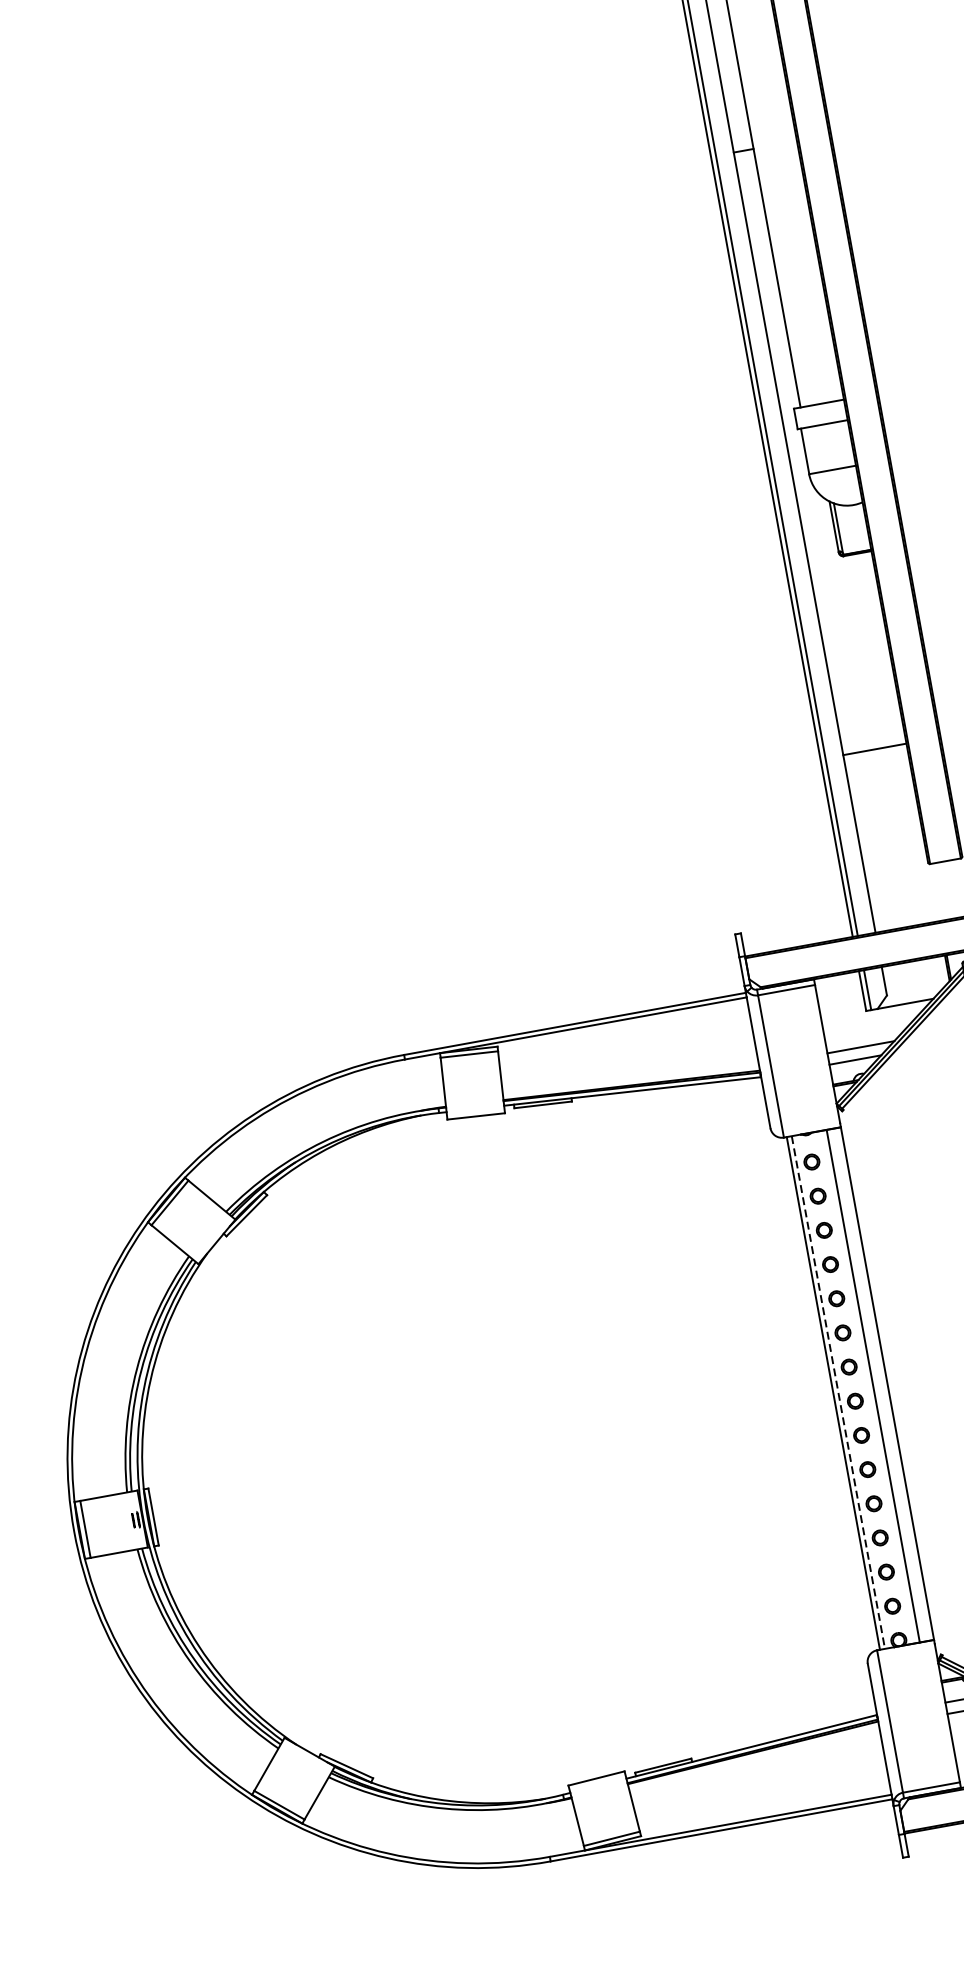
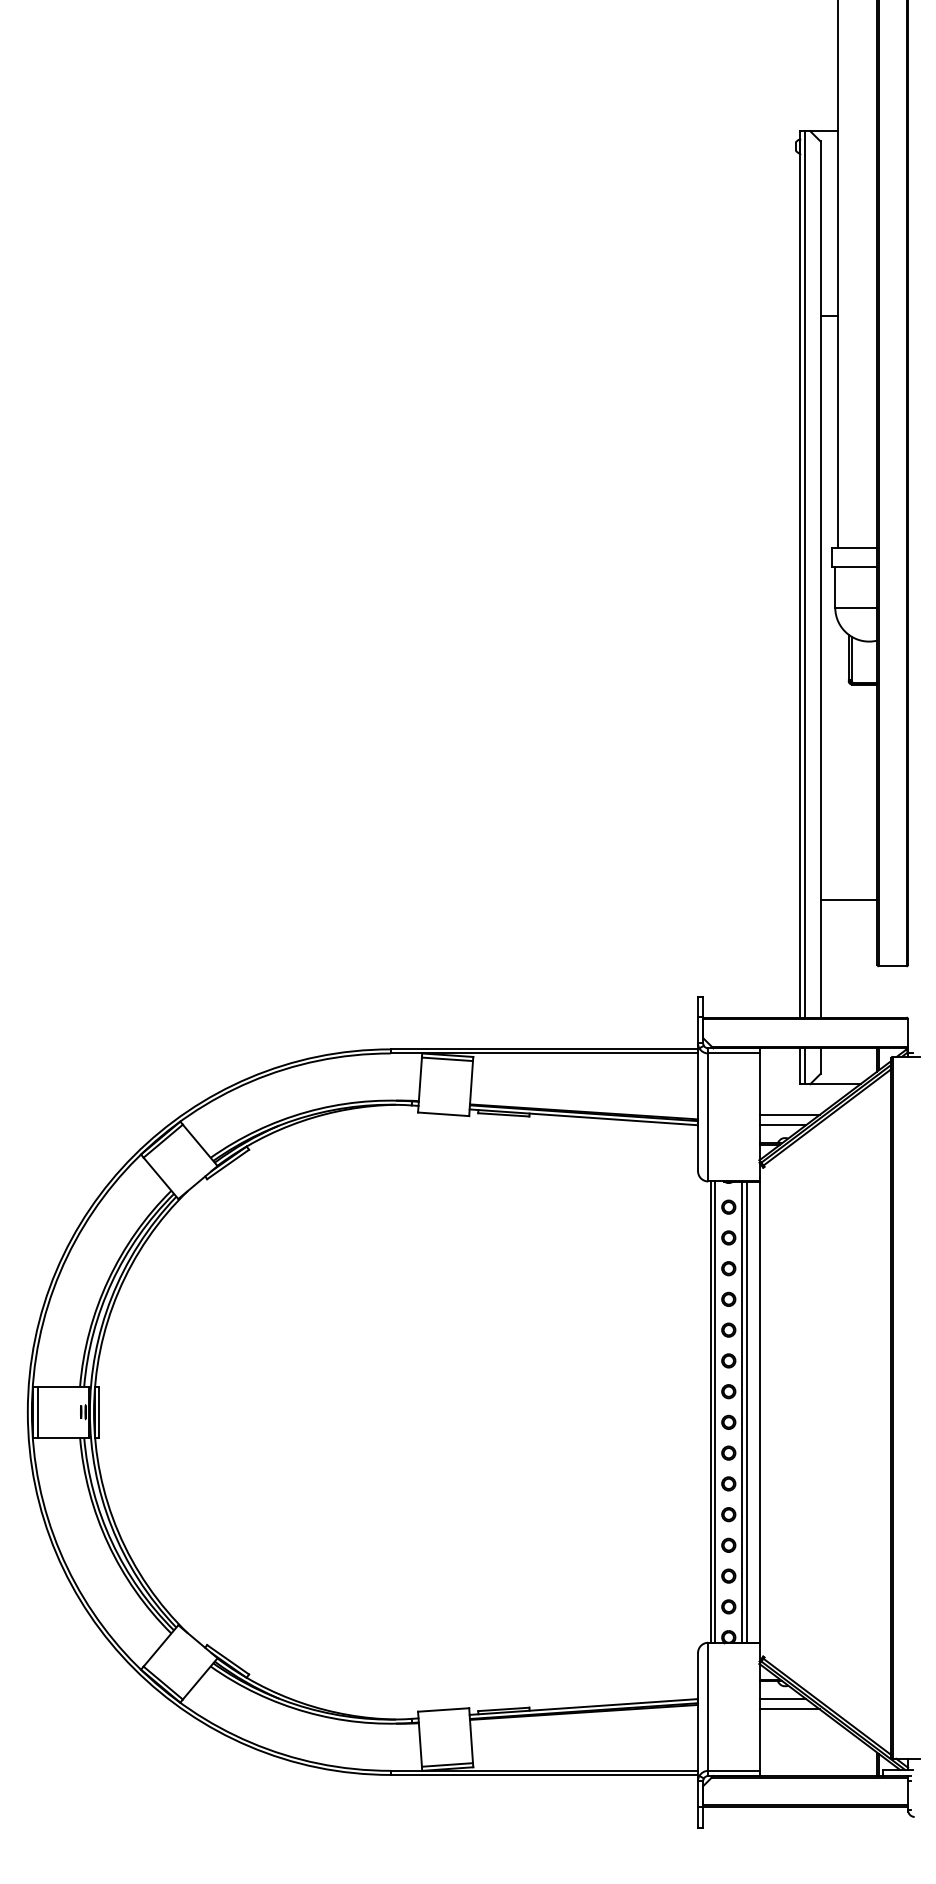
line: (874, 749) -> (848, 899), moved
line: (868, 1386) -> (742, 1411), added
line: (838, 1392) -> (715, 1412), dashed -> solid

